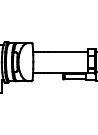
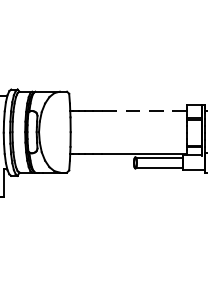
line: (68, 52) -> (145, 111), solid -> dashed

